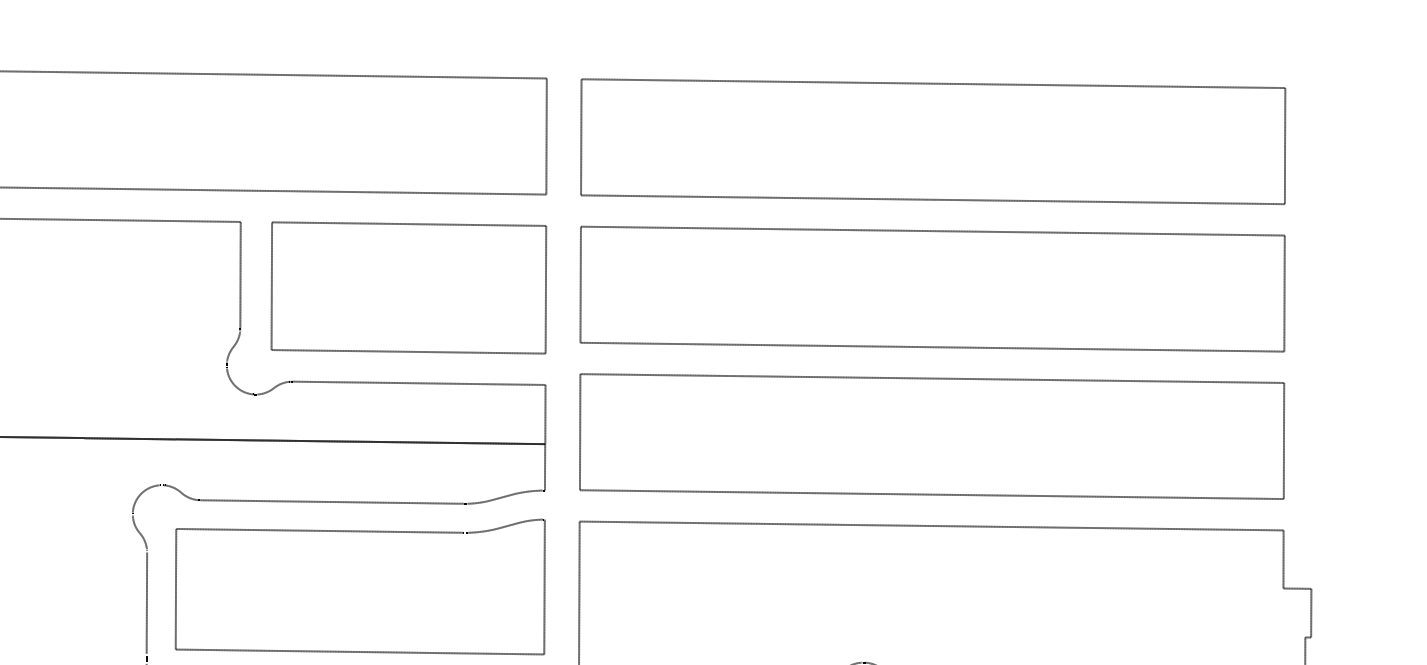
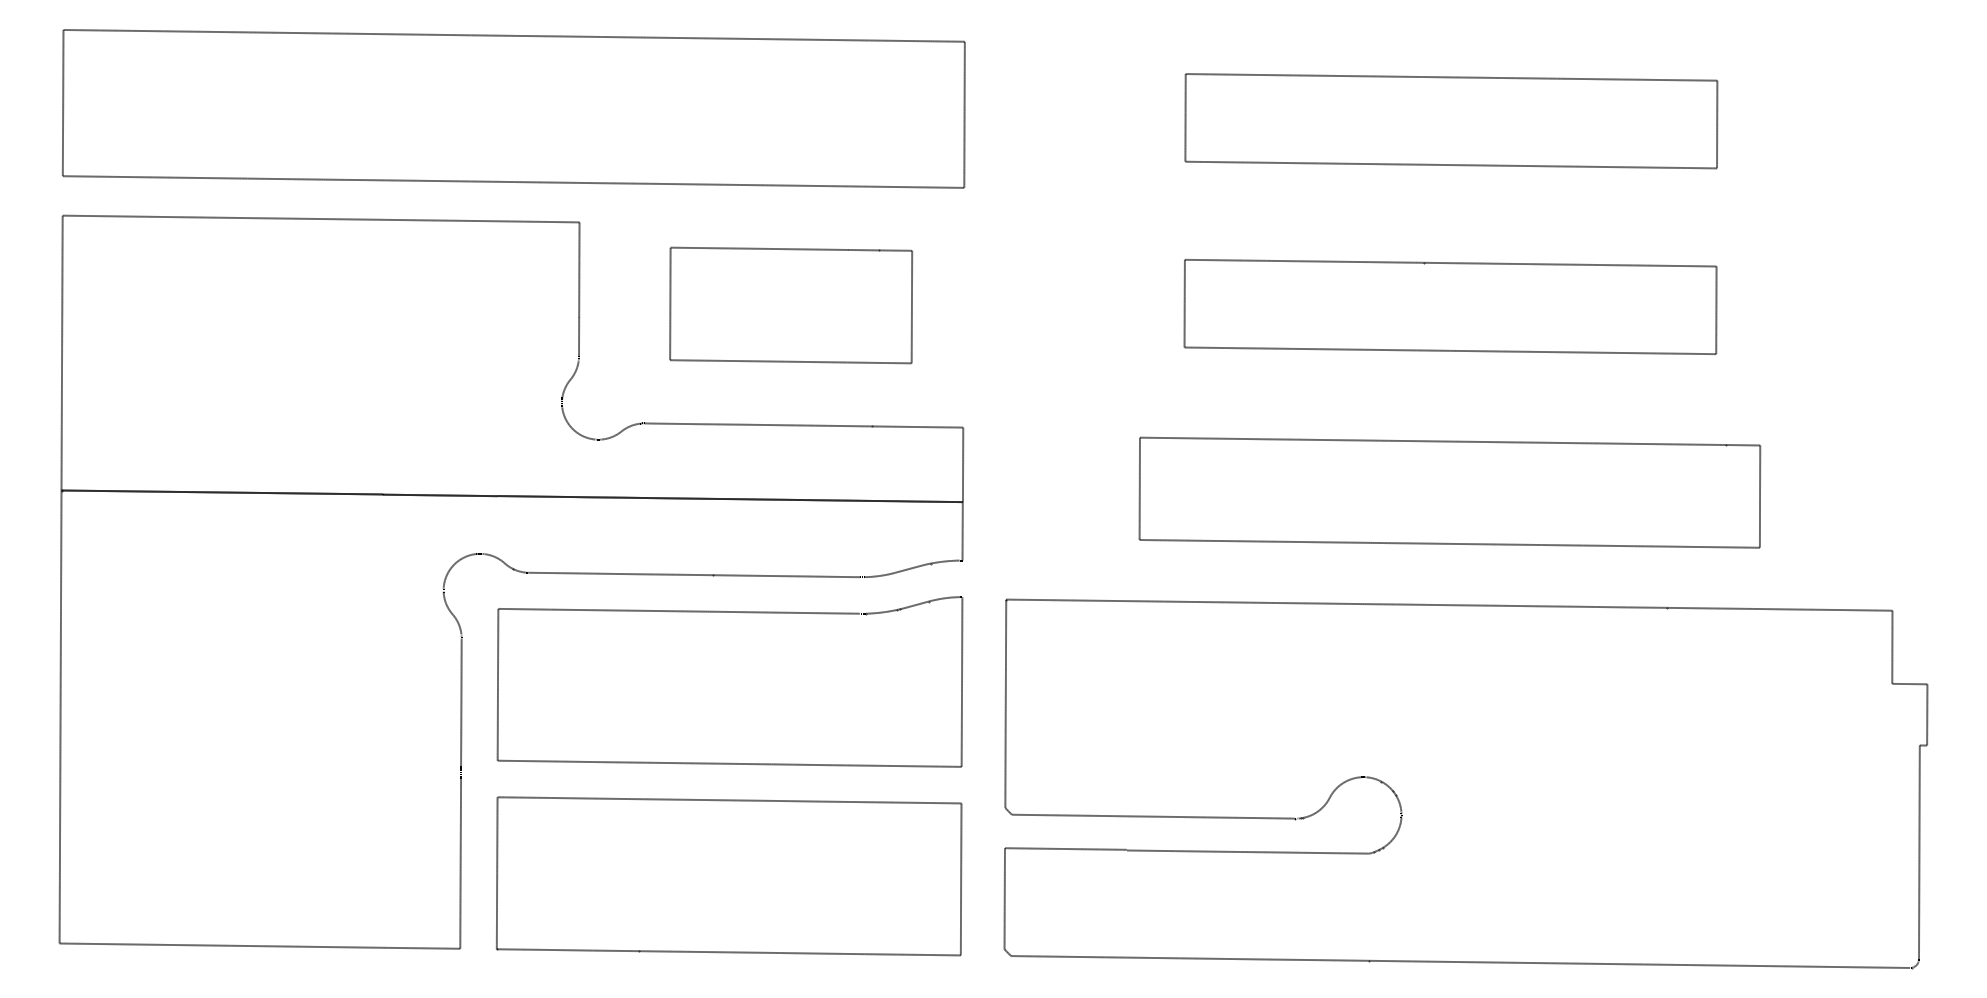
part: (933, 141) -> (1451, 120), size x0.6
part: (408, 287) -> (790, 305), size x0.7
part: (932, 288) -> (1450, 306), size x0.6
part: (931, 436) -> (1449, 492), size x0.7

